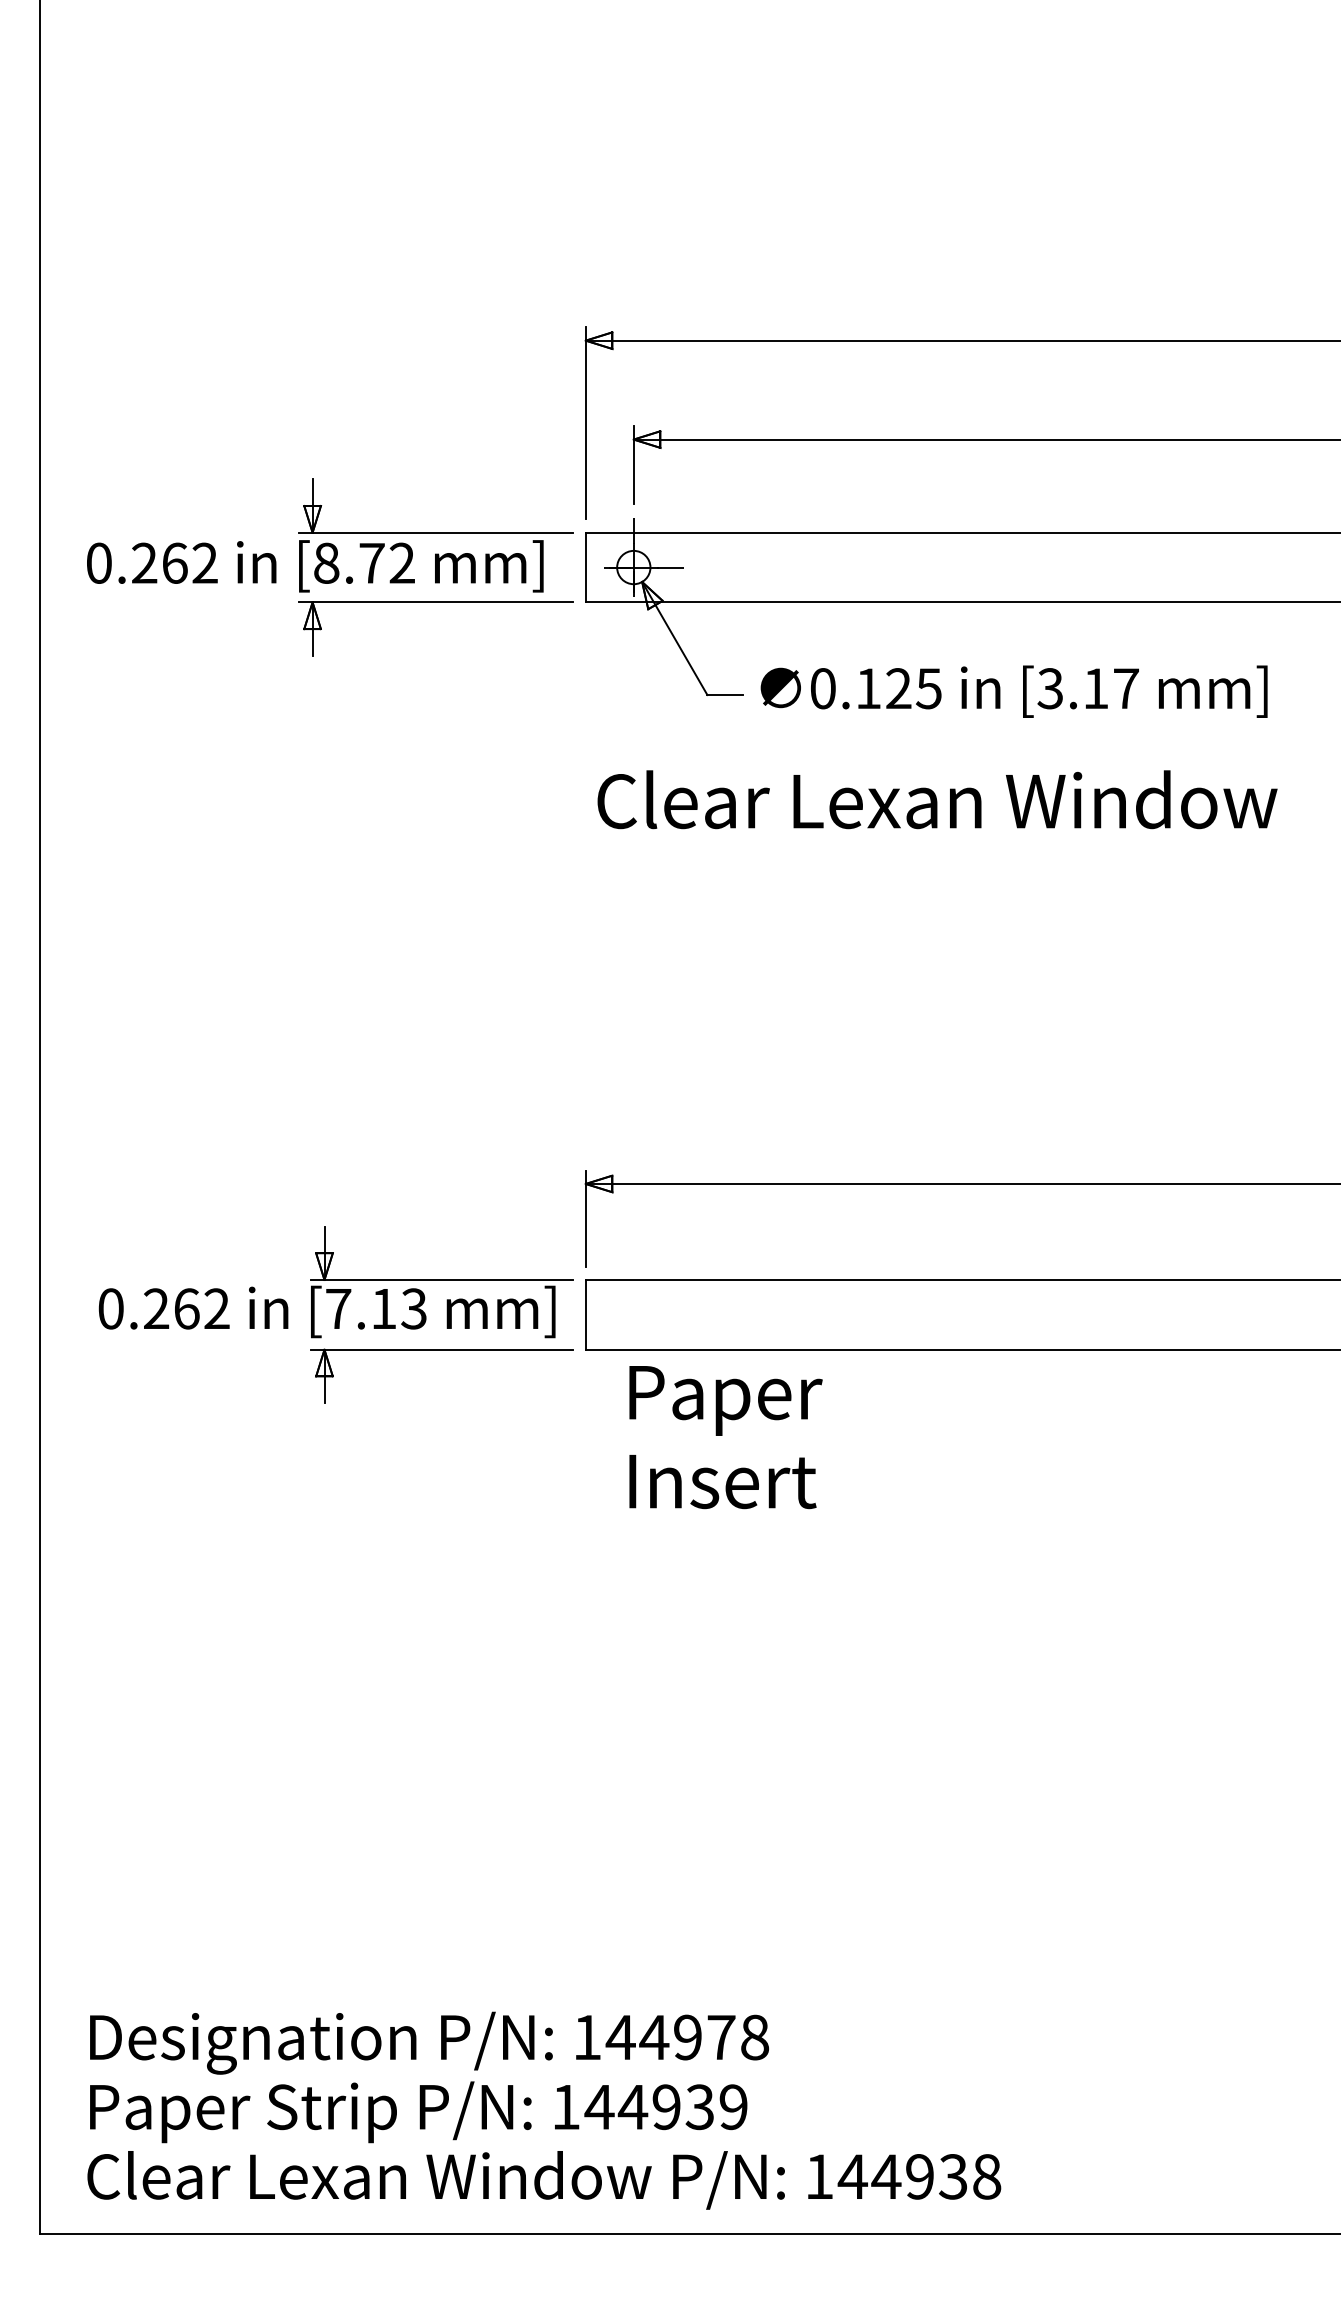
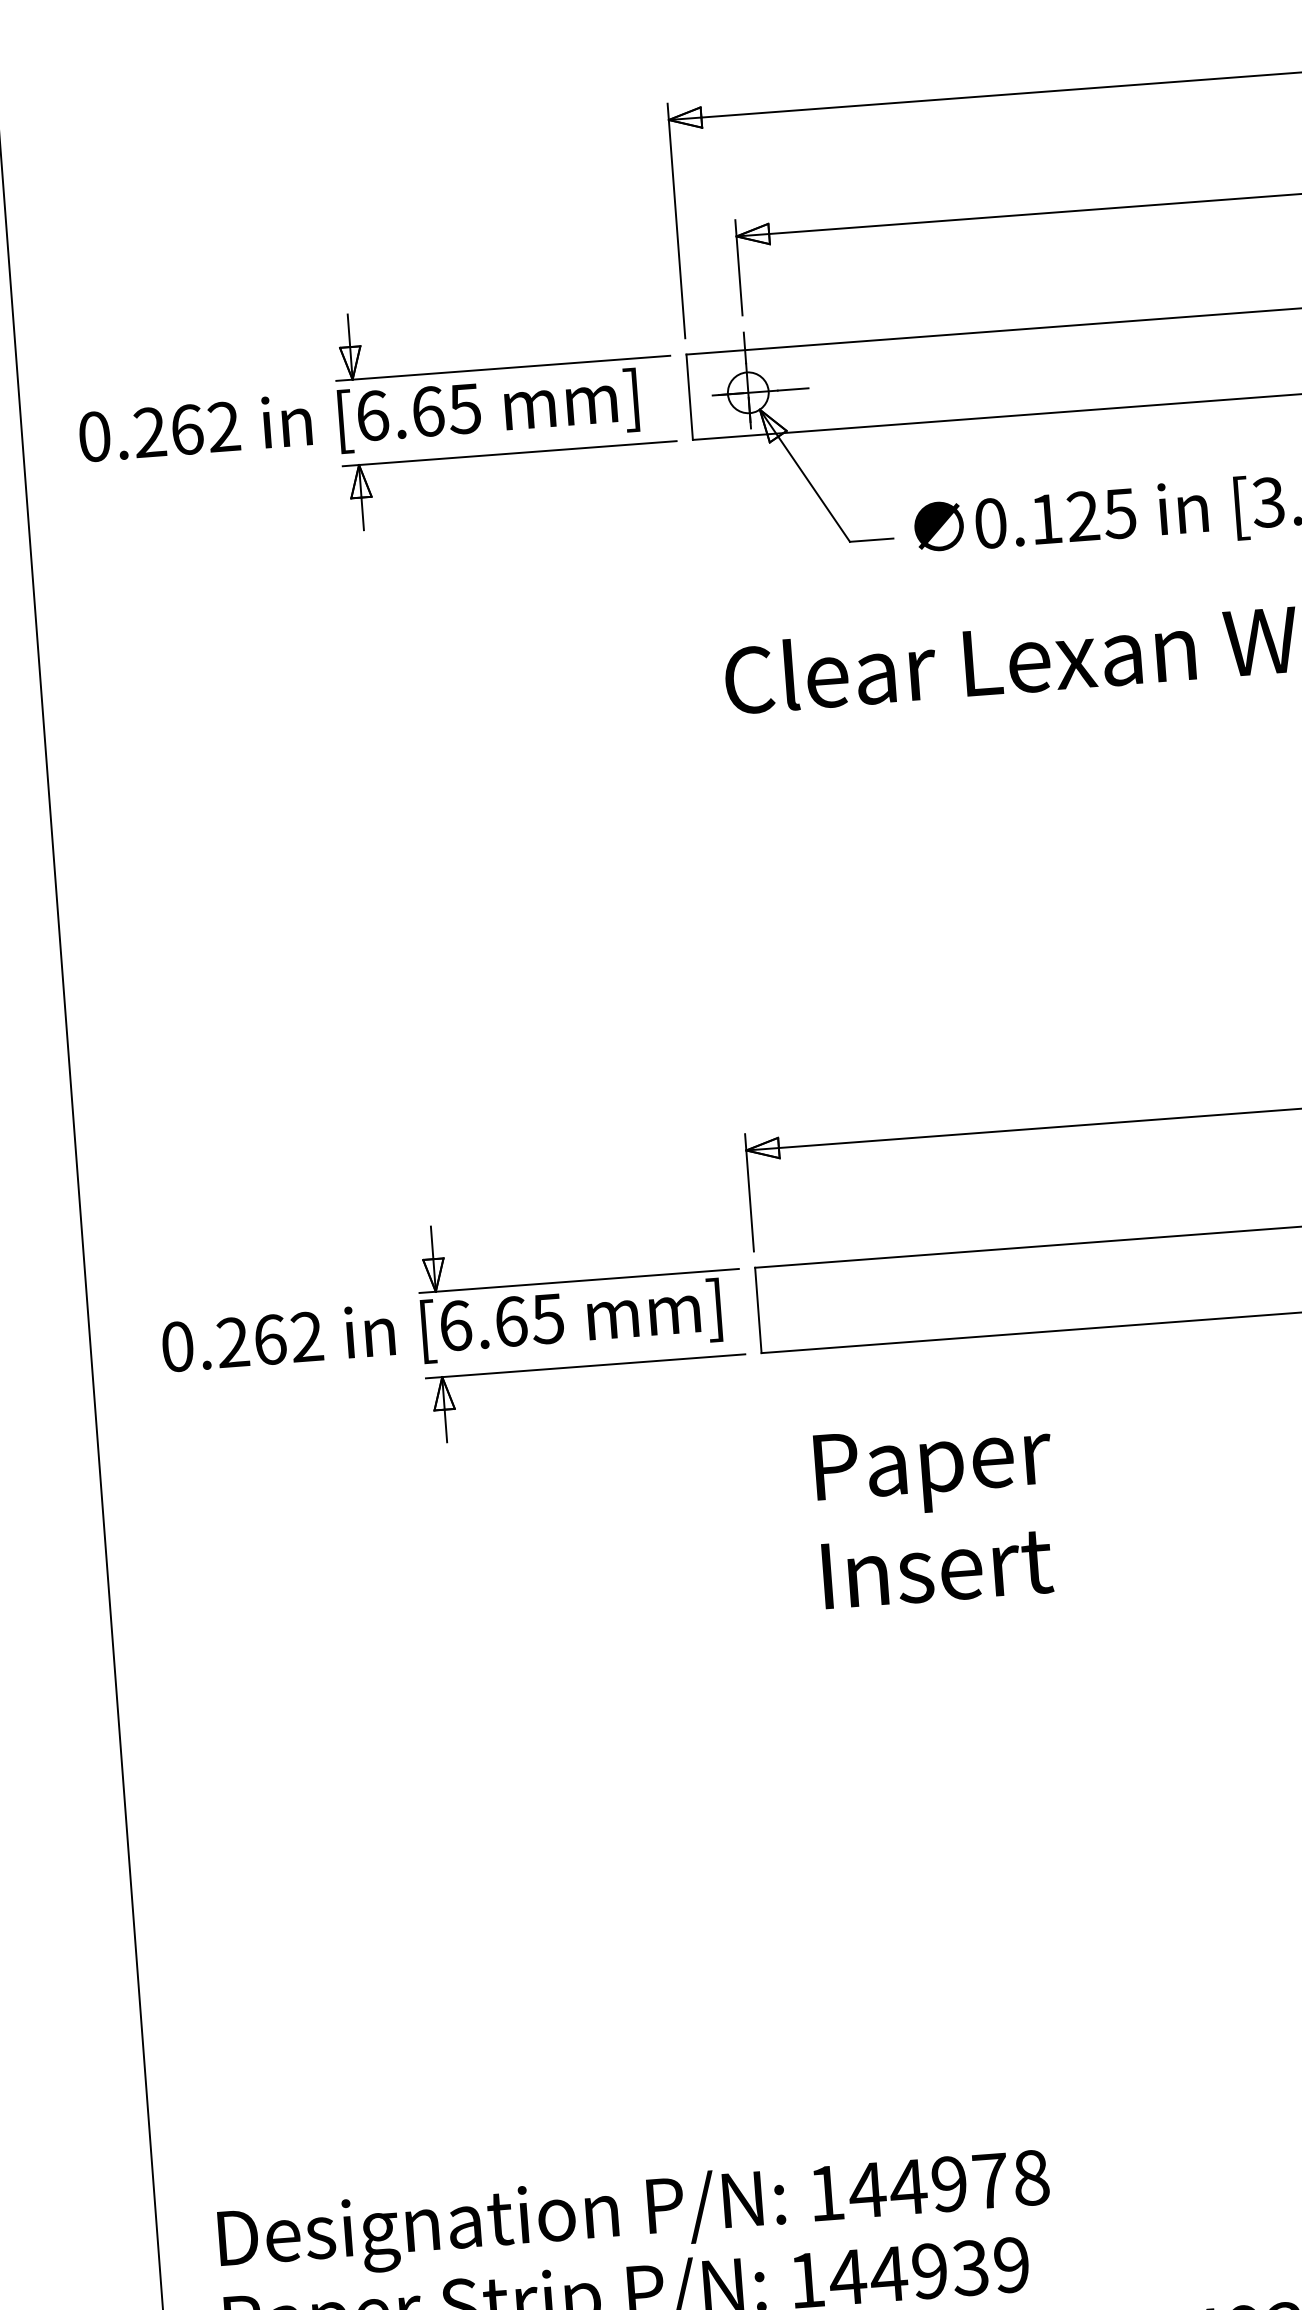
text: (364, 562) -> (418, 411), [8.72 -> [6.65
text: (376, 1308) -> (501, 1321), [7.13 -> [6.65
text: (725, 1437) -> (936, 1514), moved

